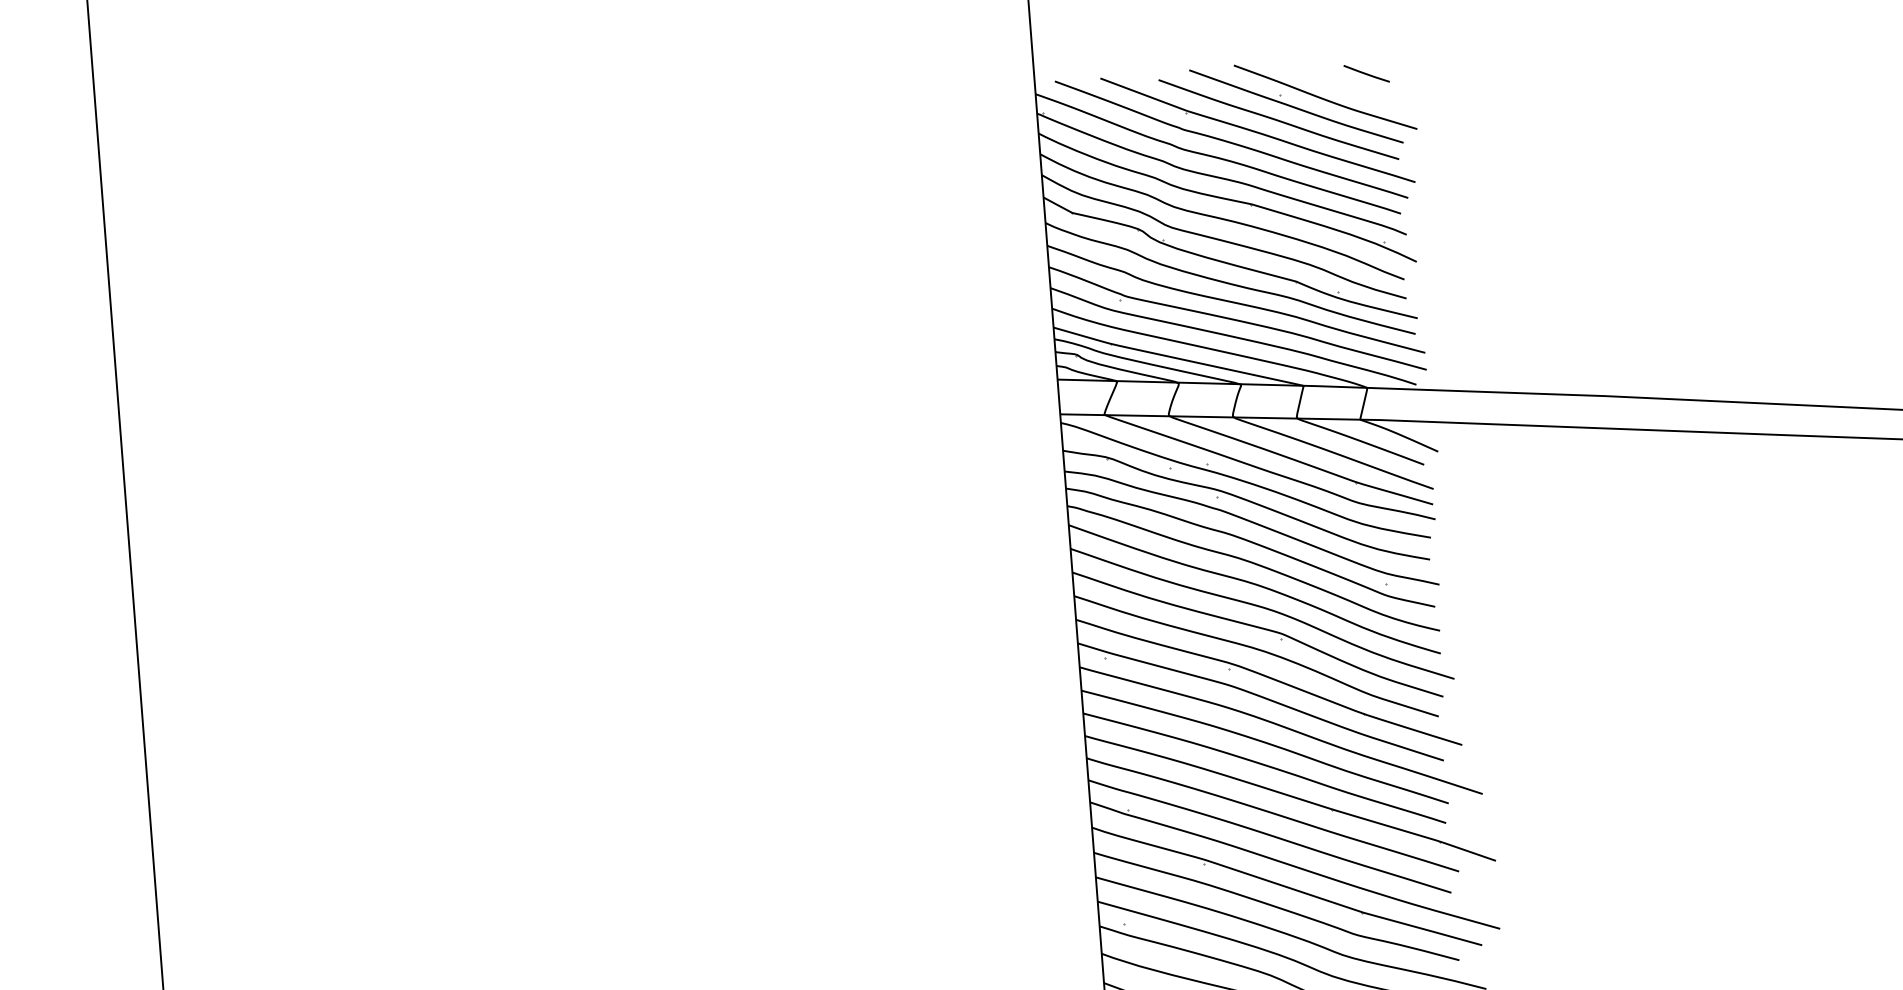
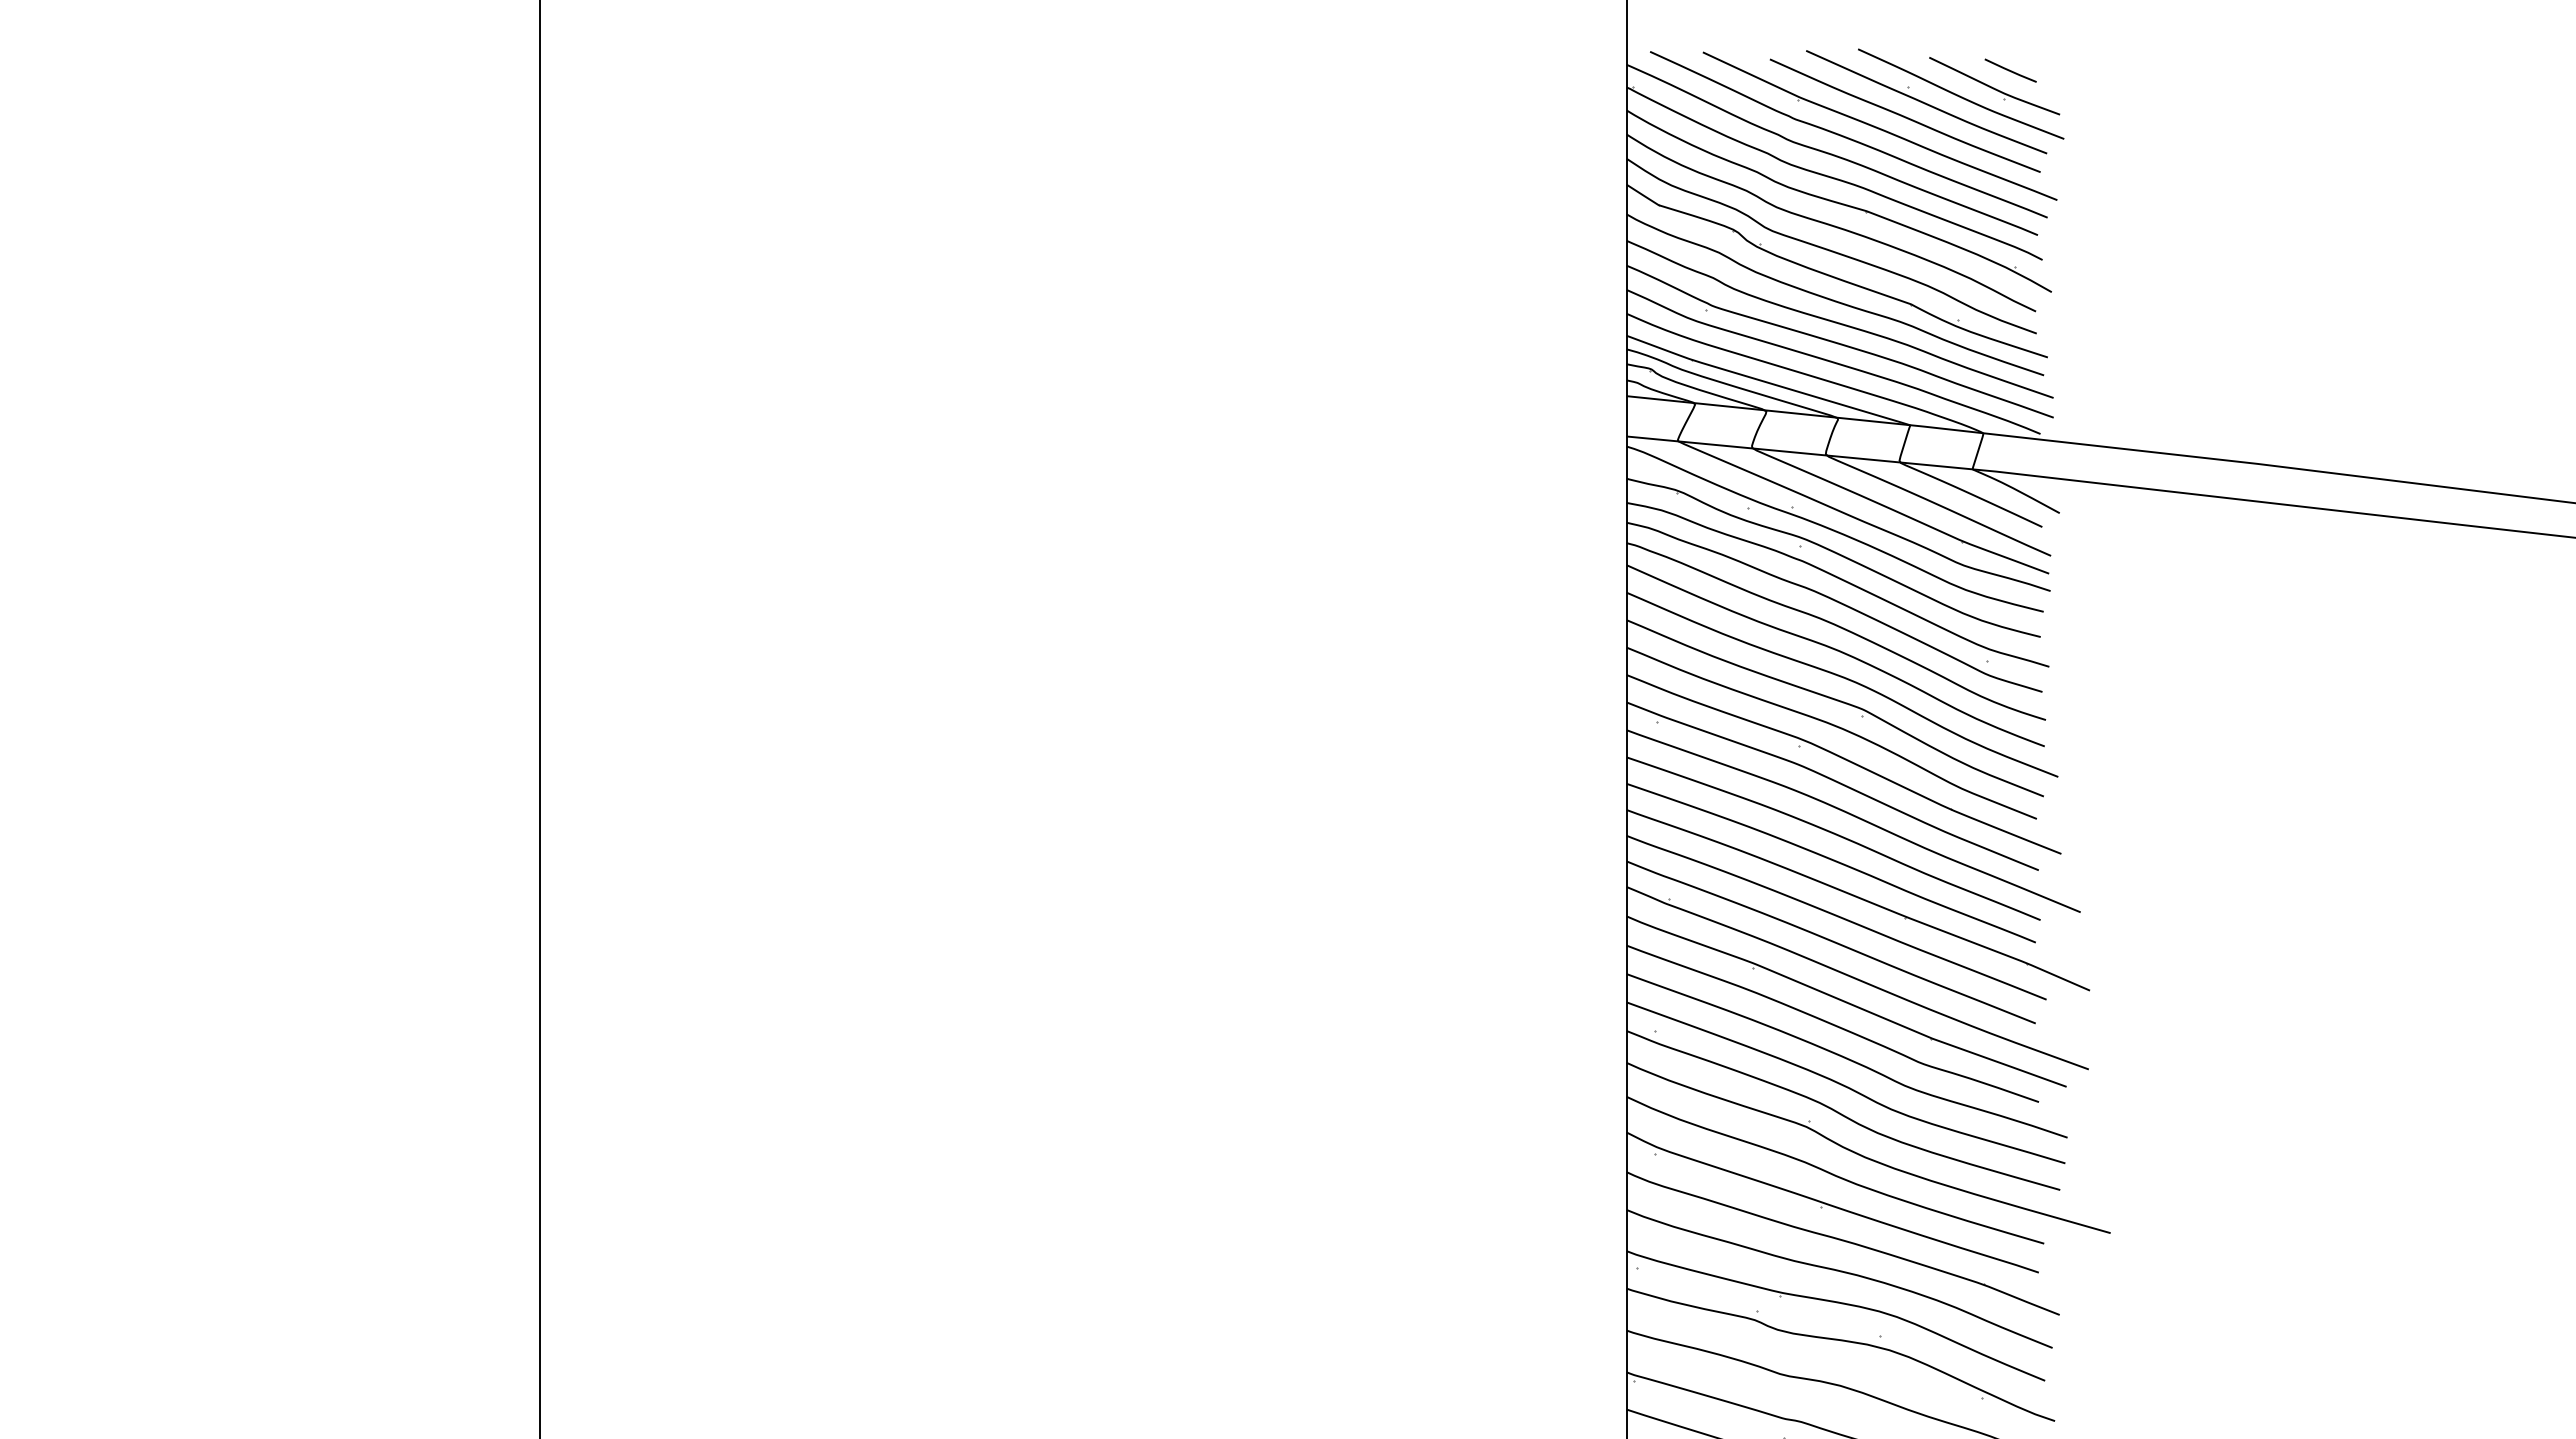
part: (1353, 88) -> (1994, 86), added

